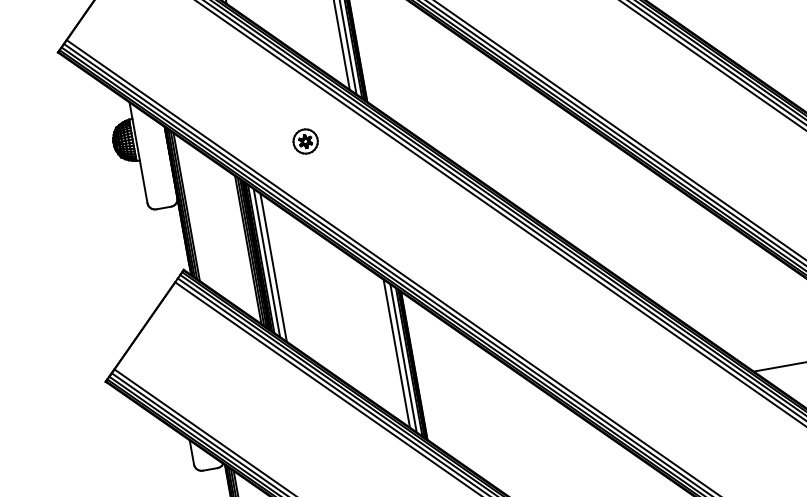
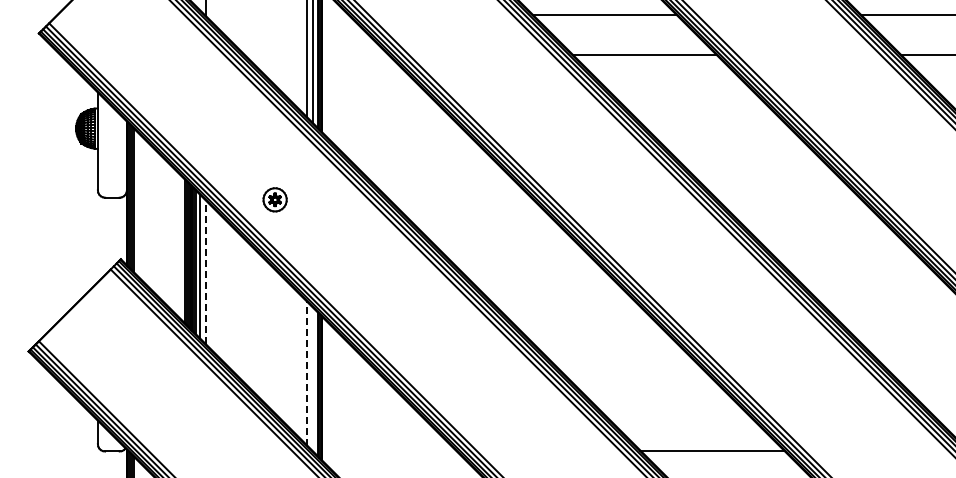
part: (304, 141) -> (274, 199), moved
line: (273, 268) -> (205, 272), solid -> dashed
line: (396, 353) -> (307, 373), solid -> dashed
line: (403, 358) -> (312, 379), removed

